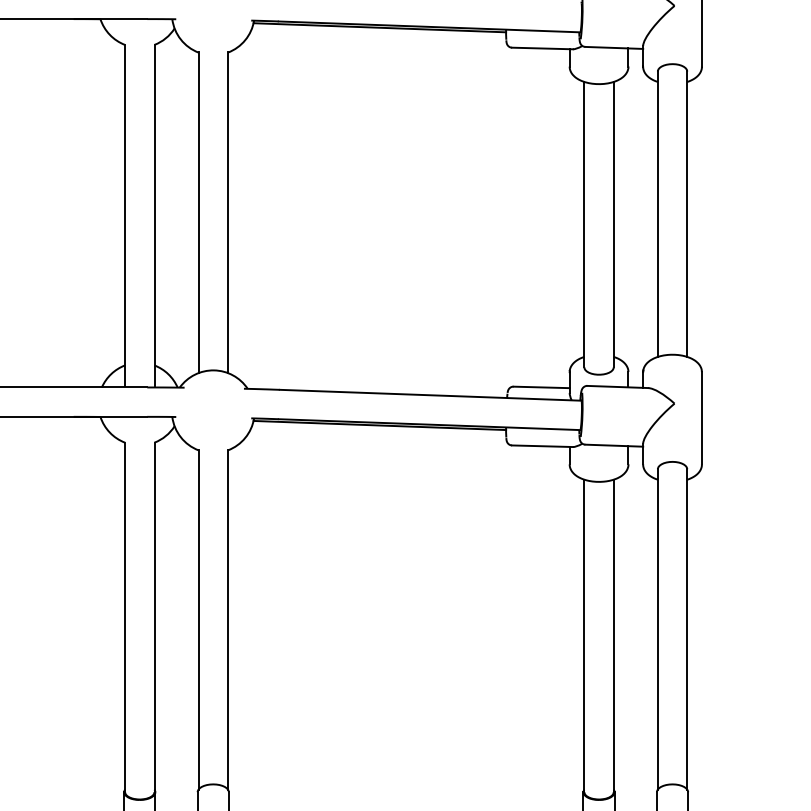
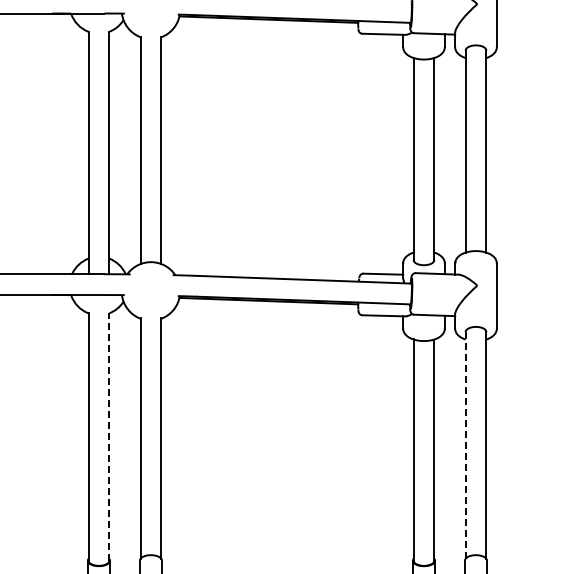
line: (154, 616) -> (109, 436), solid -> dashed
line: (657, 629) -> (465, 445), solid -> dashed

